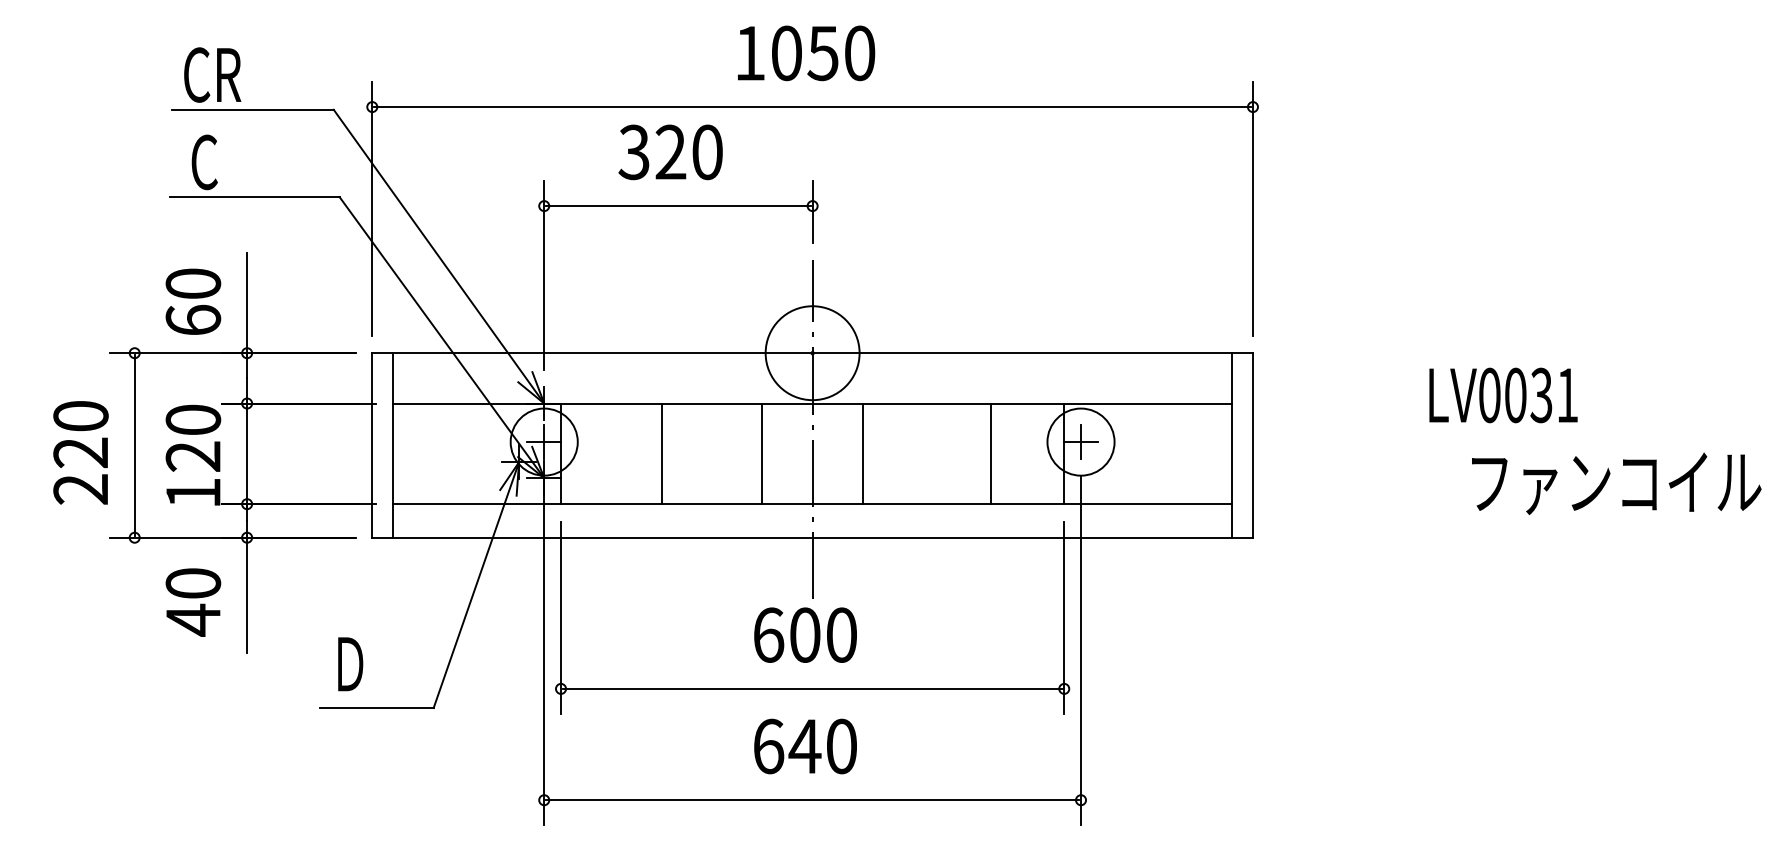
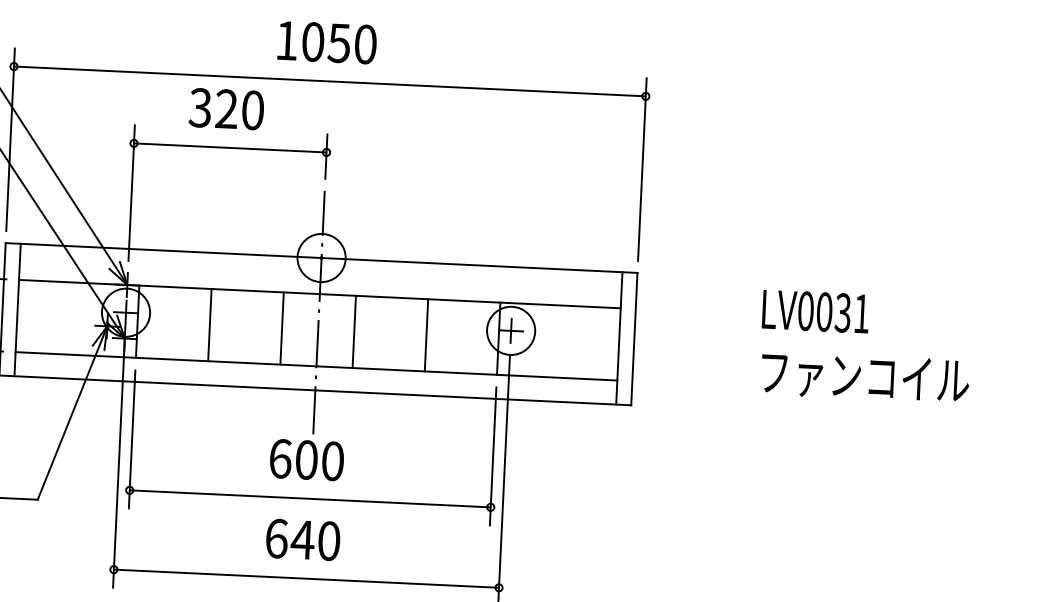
circle: (812, 352) -> (321, 257), size x0.71
line: (990, 453) -> (426, 335), moved
text: (1616, 483) -> (865, 377), moved

